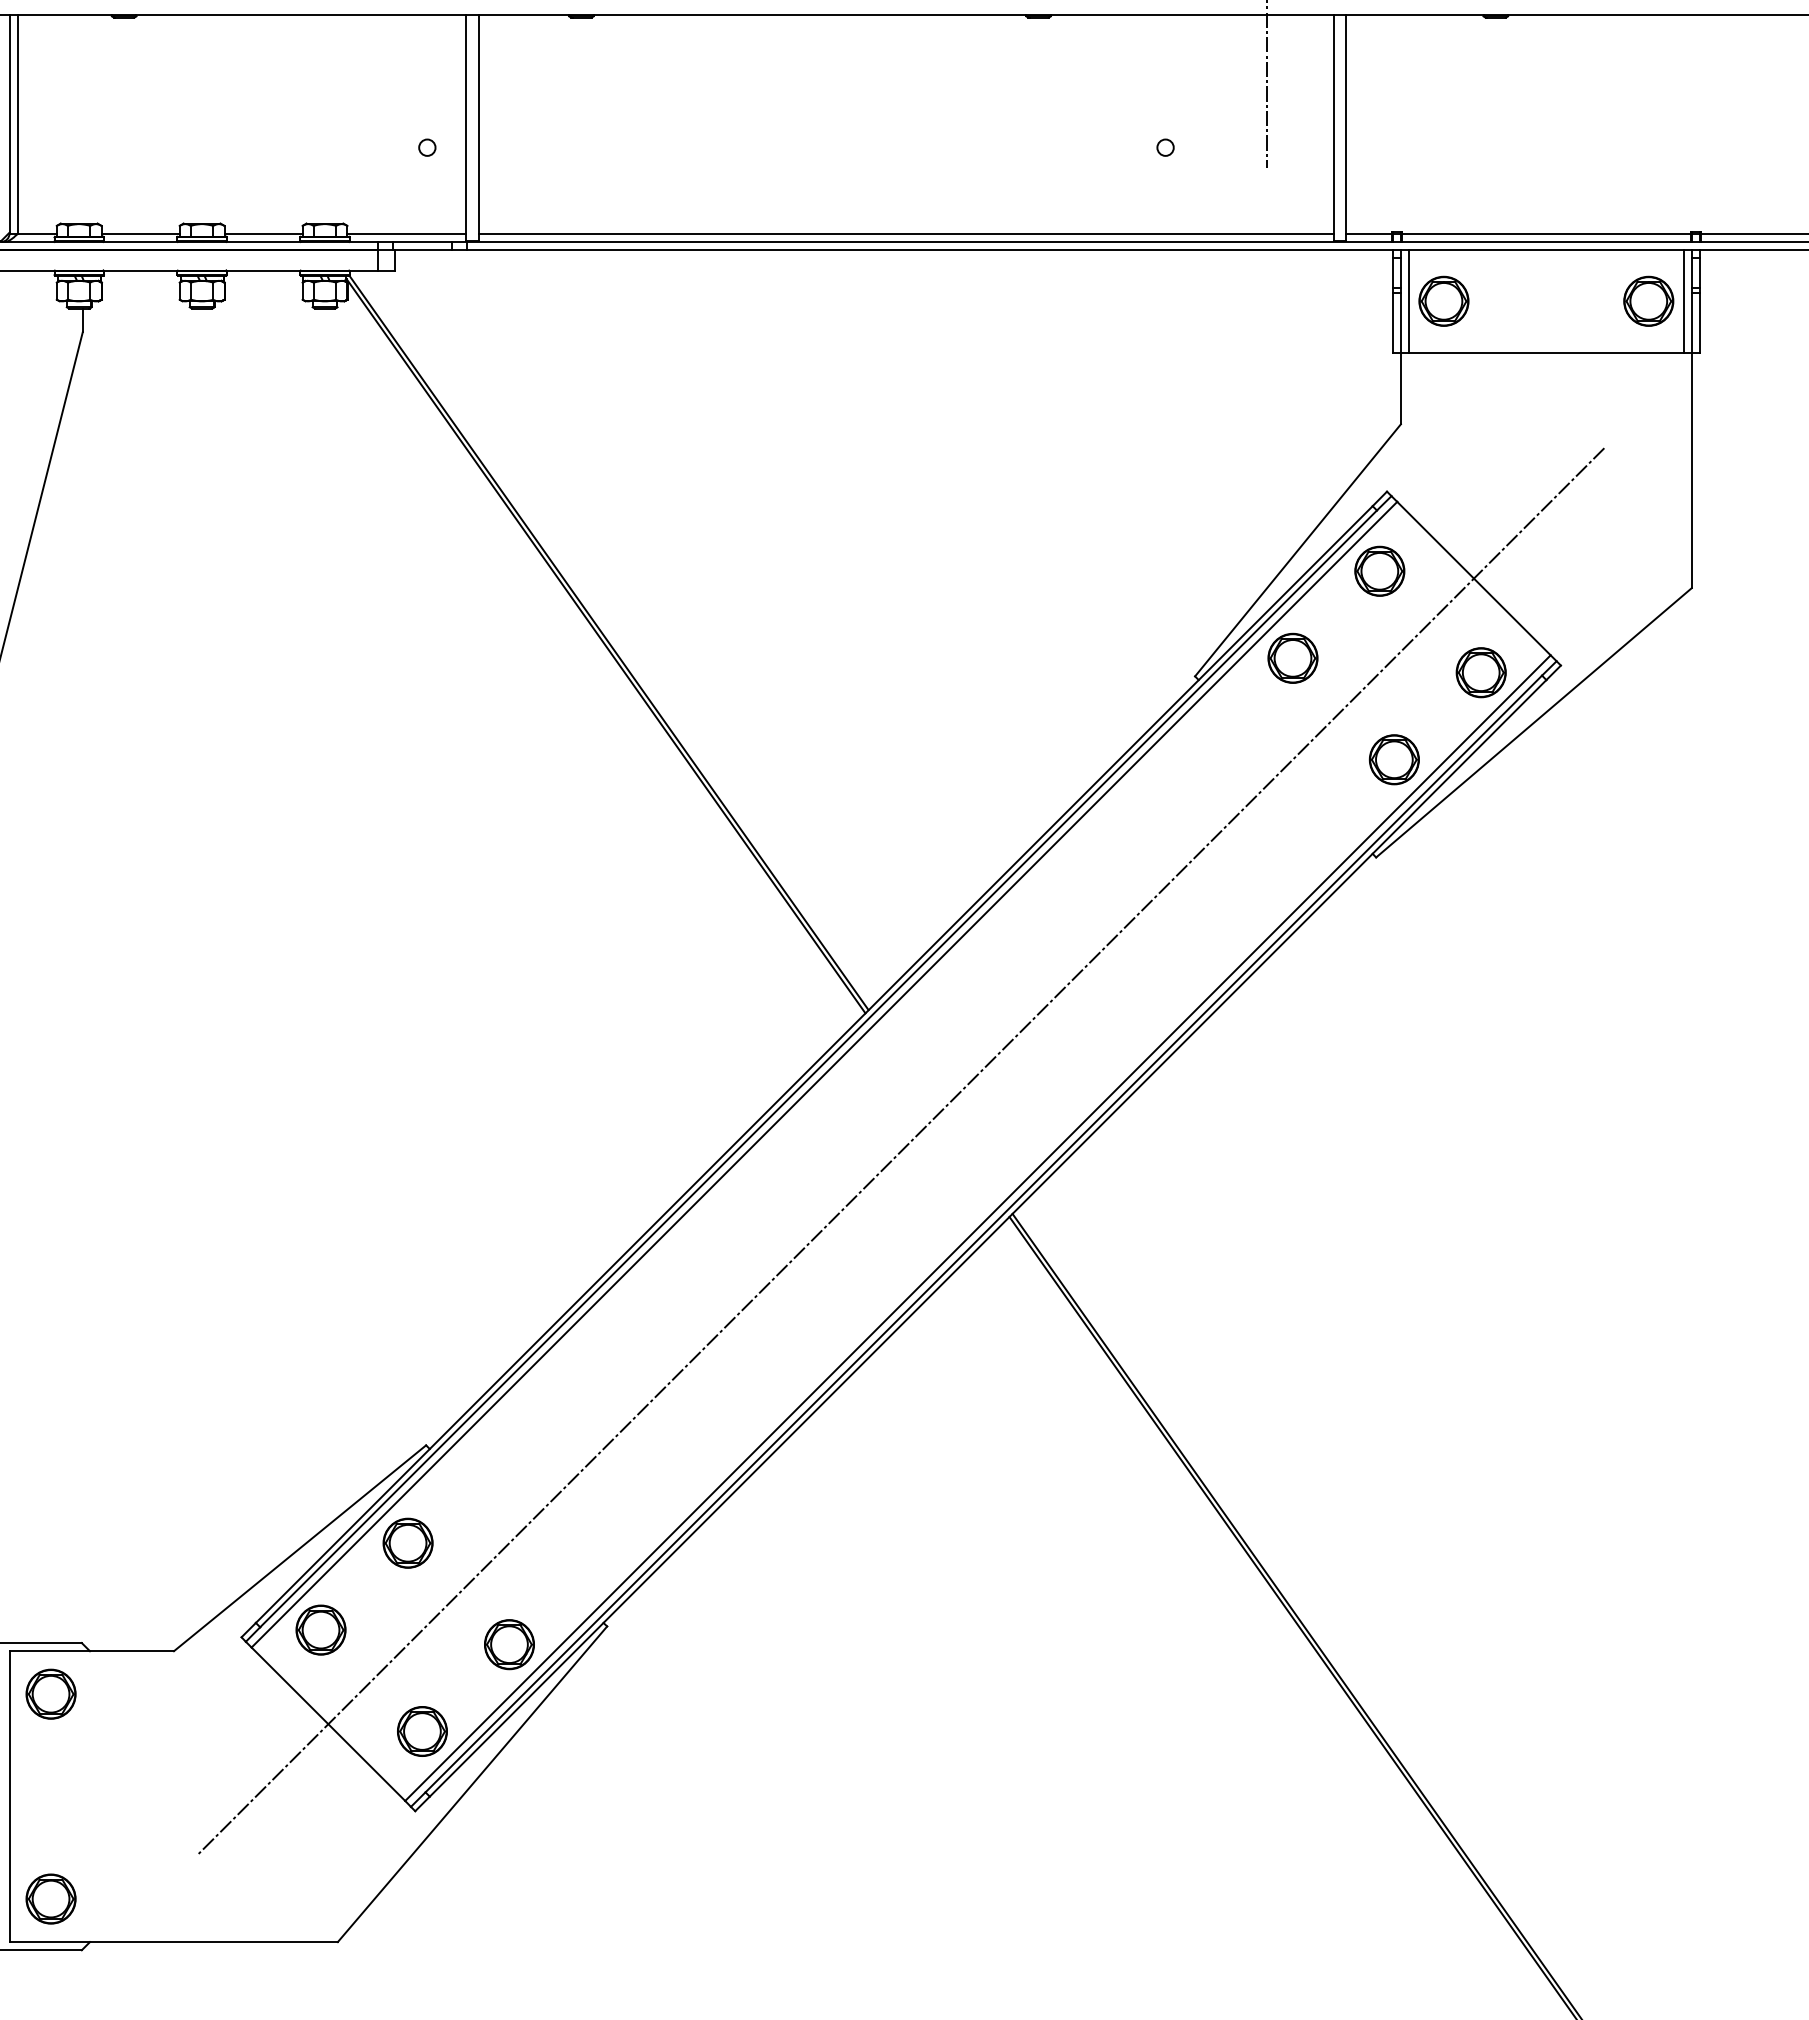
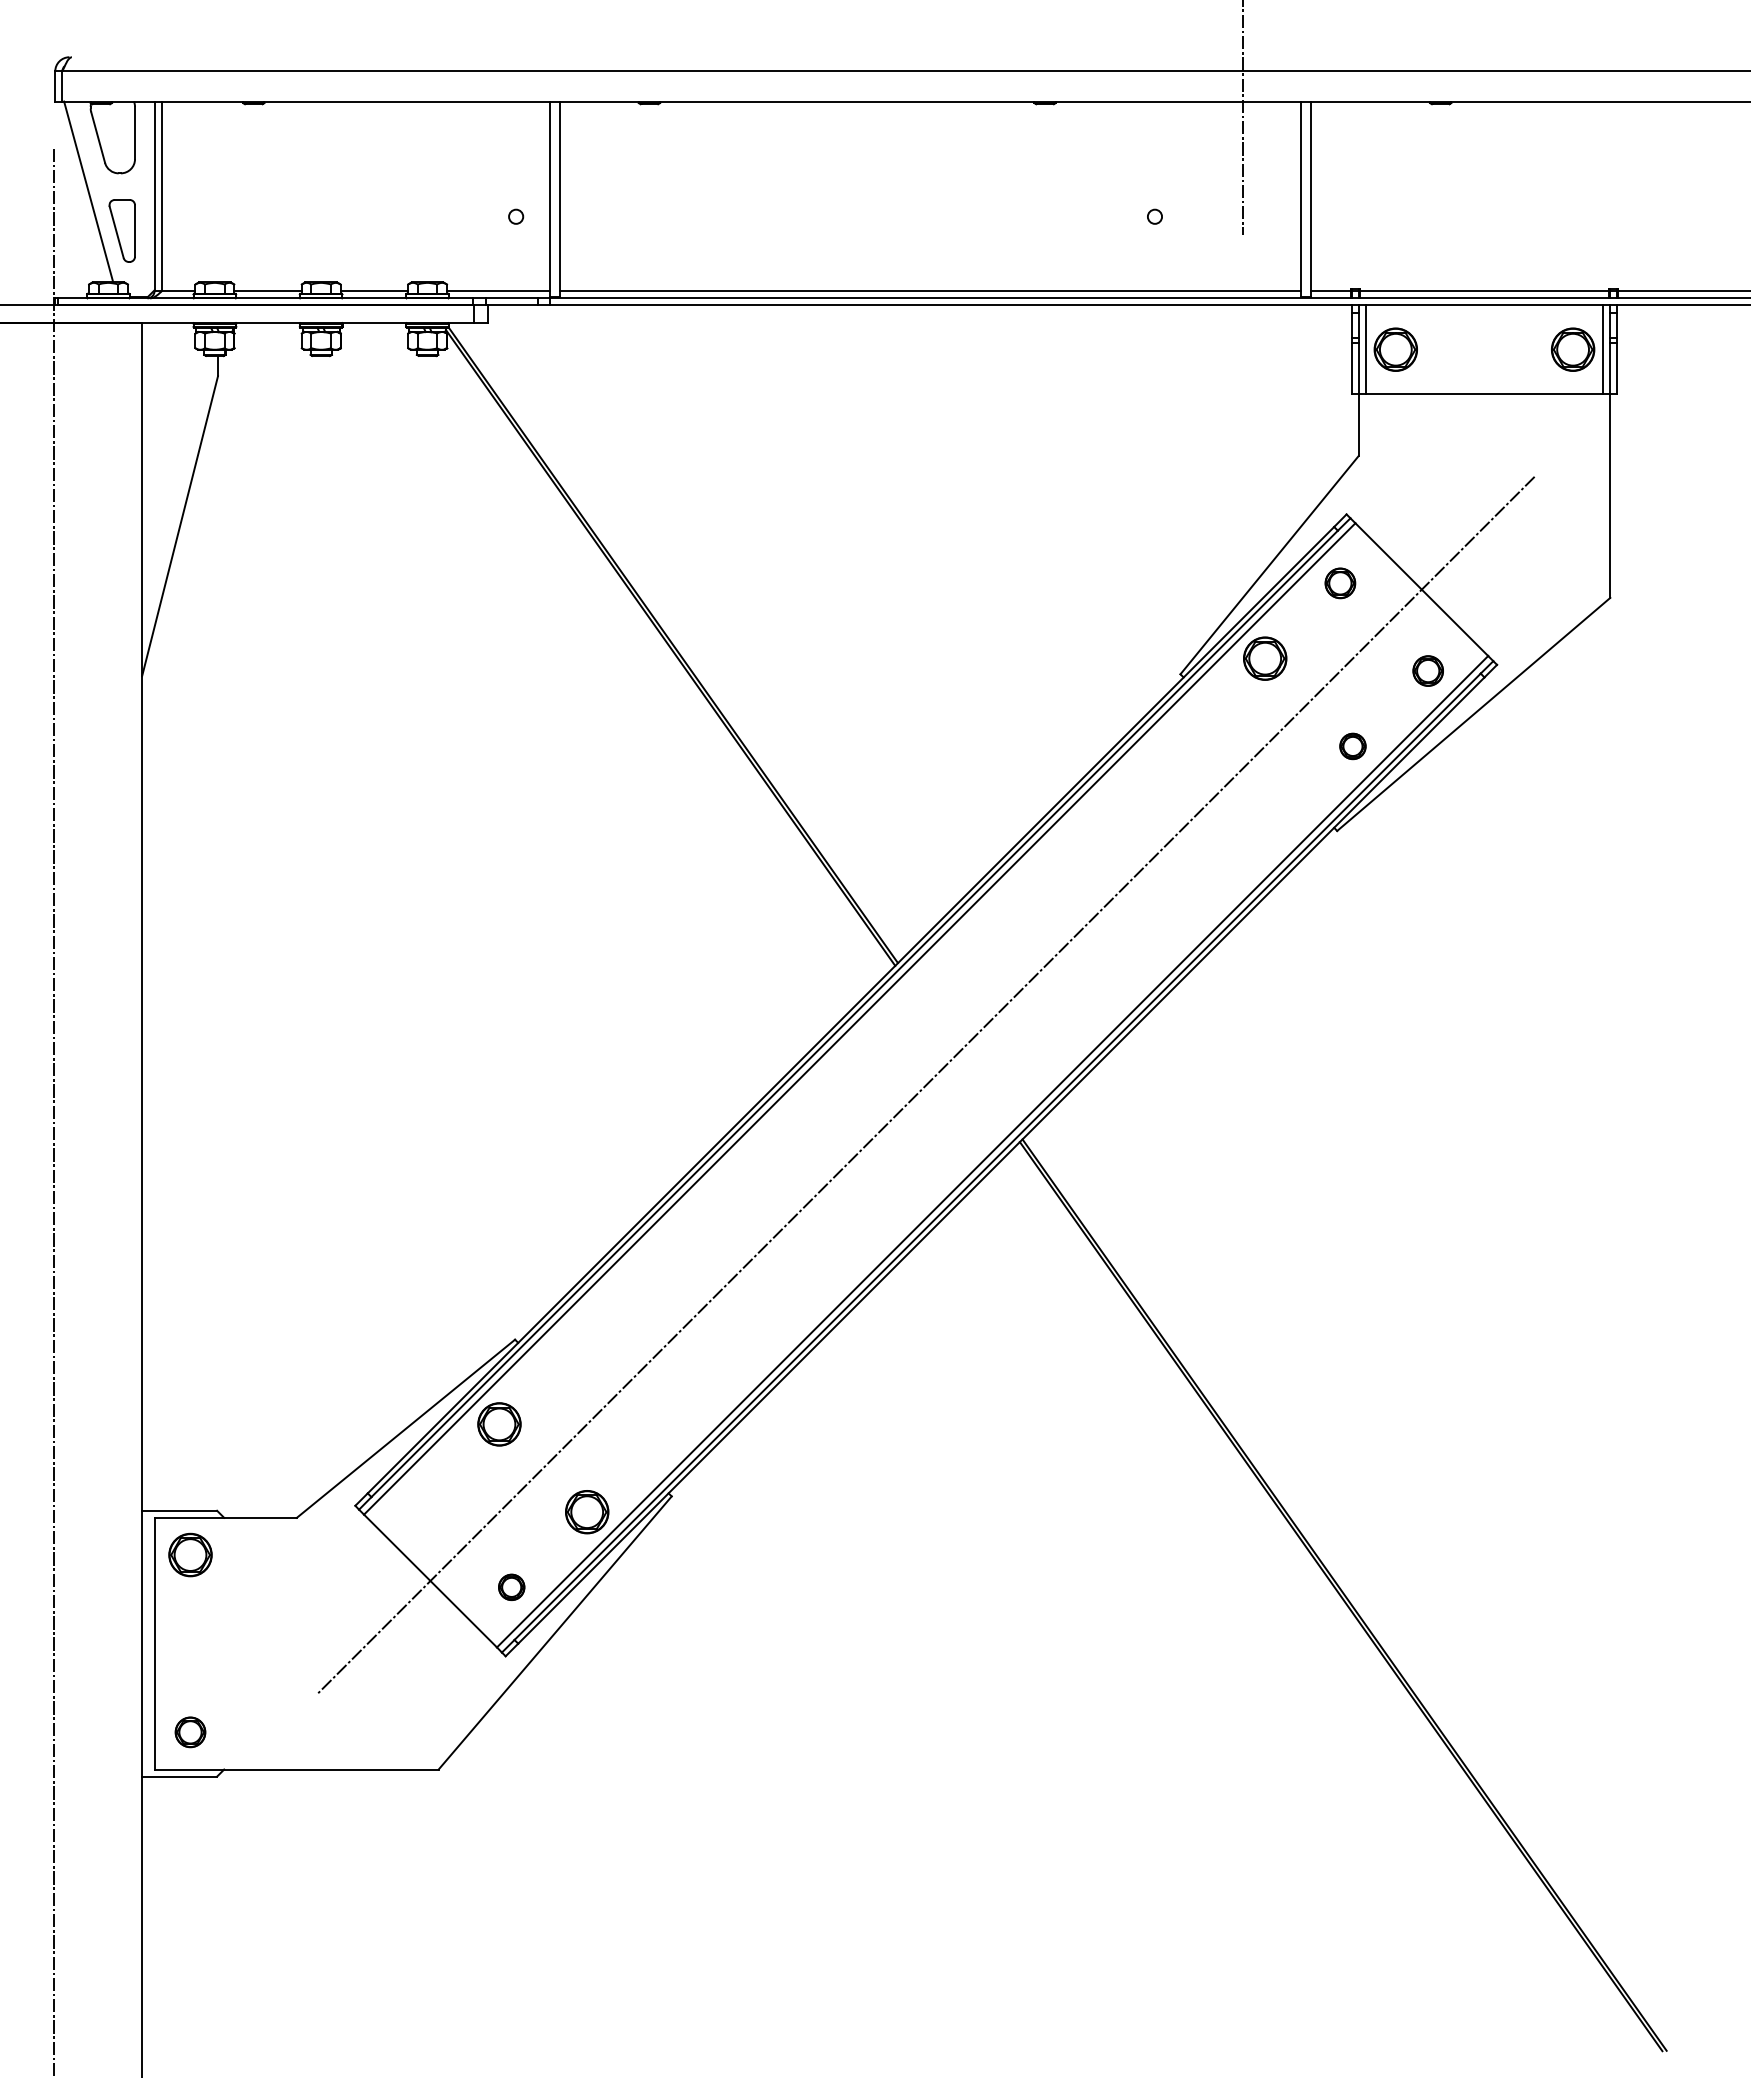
part: (1379, 571) -> (1340, 583), size x0.7
part: (1481, 672) -> (1428, 670), size x0.7
part: (1393, 759) -> (1352, 746), size x0.6
part: (321, 1630) -> (424, 1499), removed
part: (422, 1731) -> (511, 1587), size x0.6
part: (51, 1899) -> (190, 1732), size x0.7

